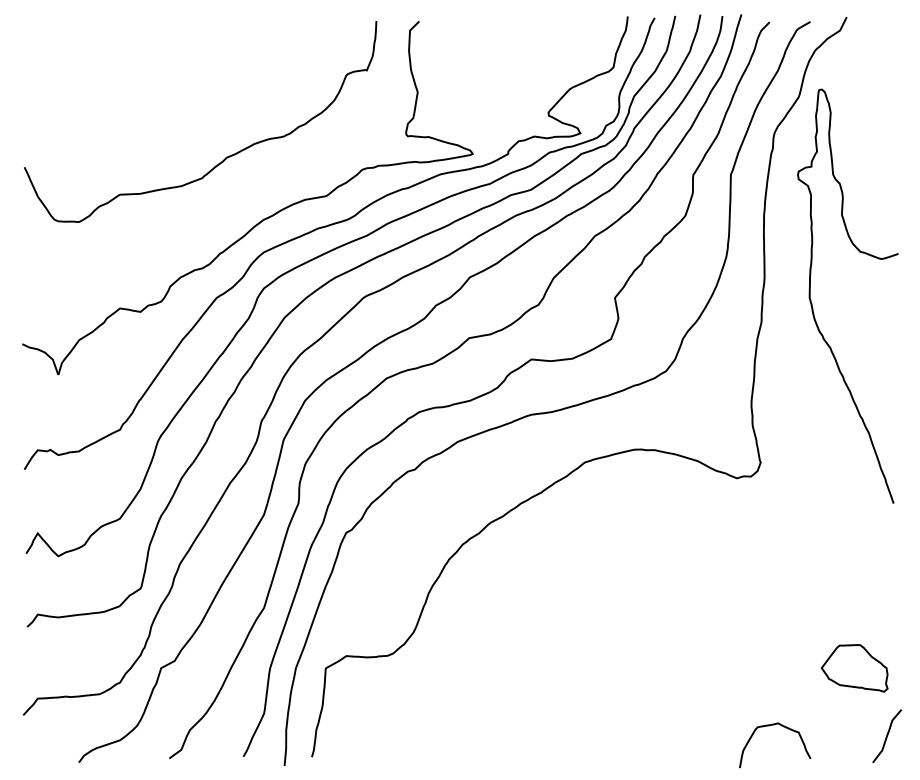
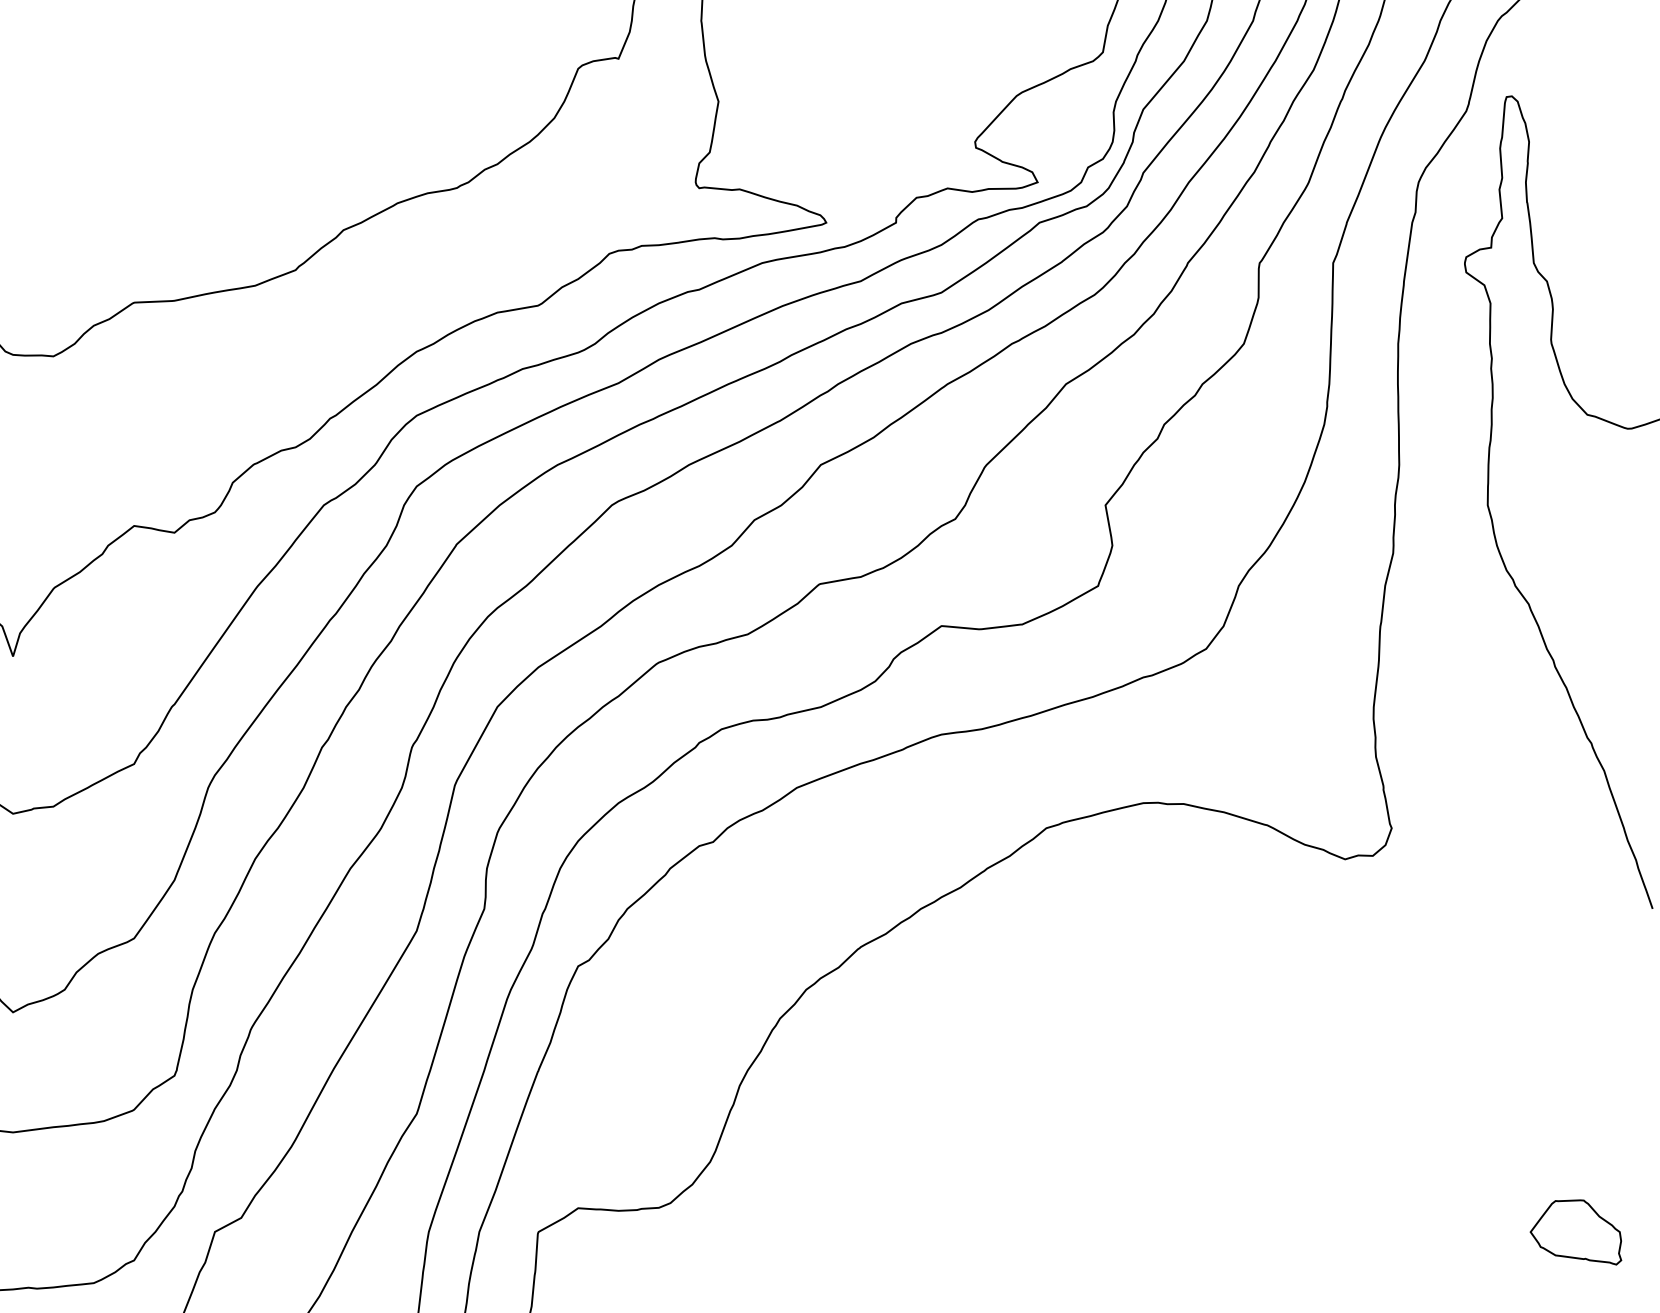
part: (854, 668) -> (1575, 1232), size x0.7

